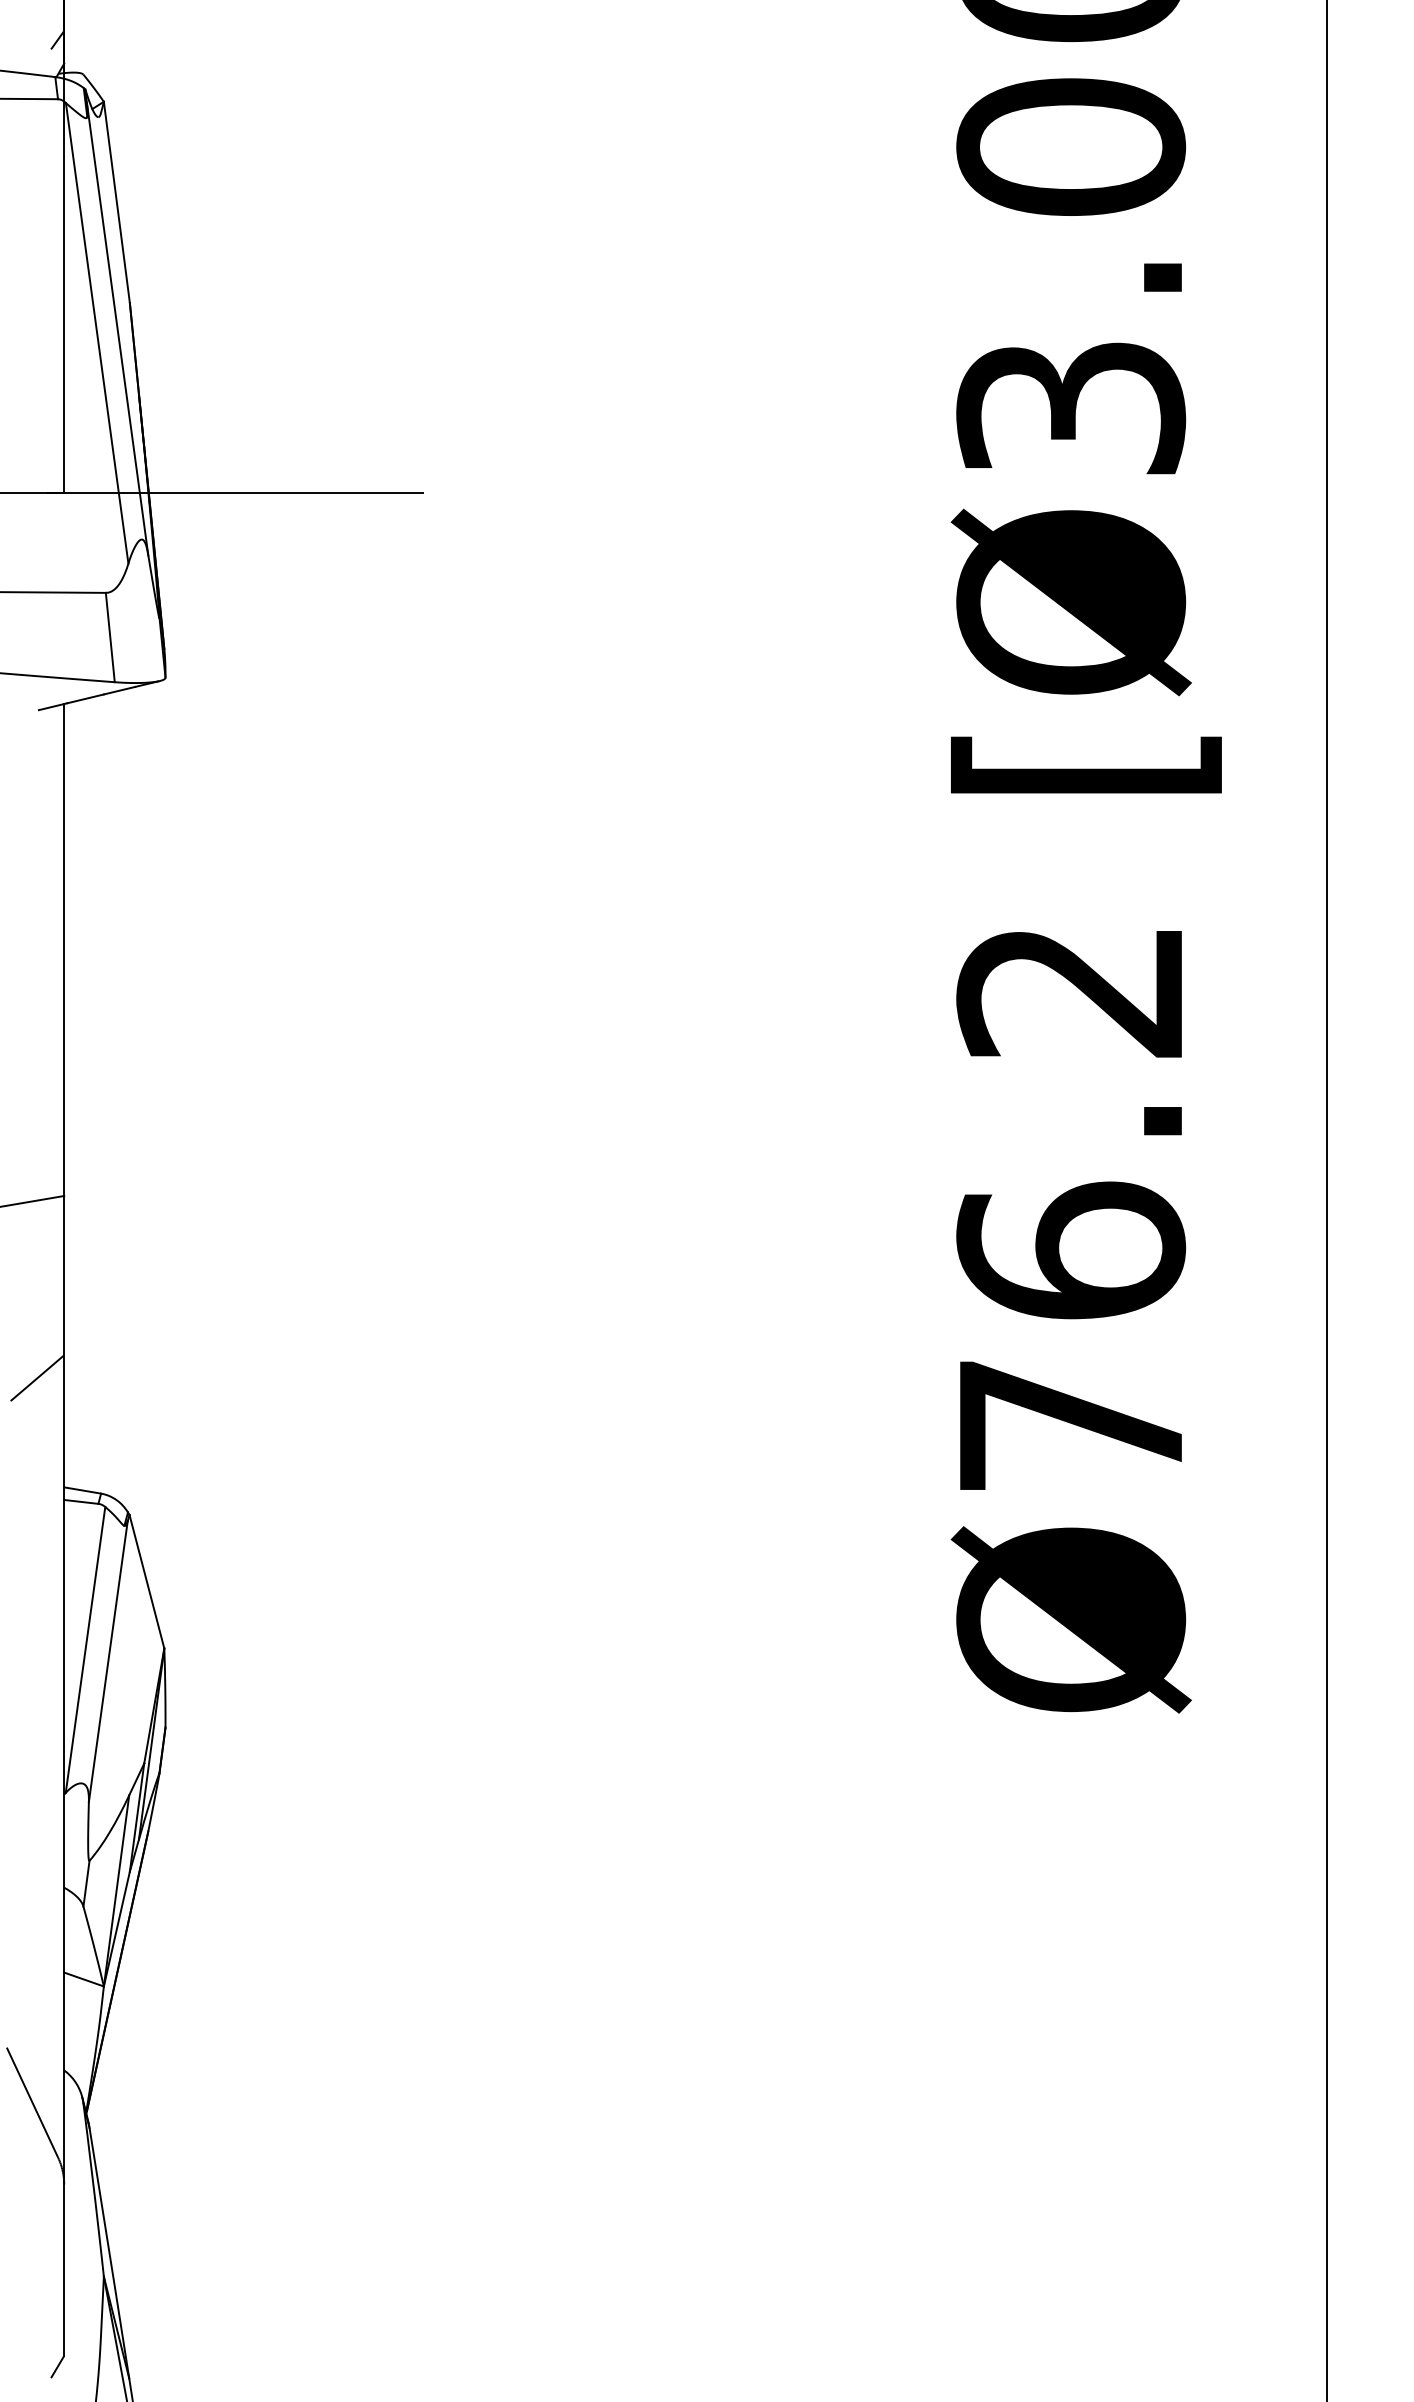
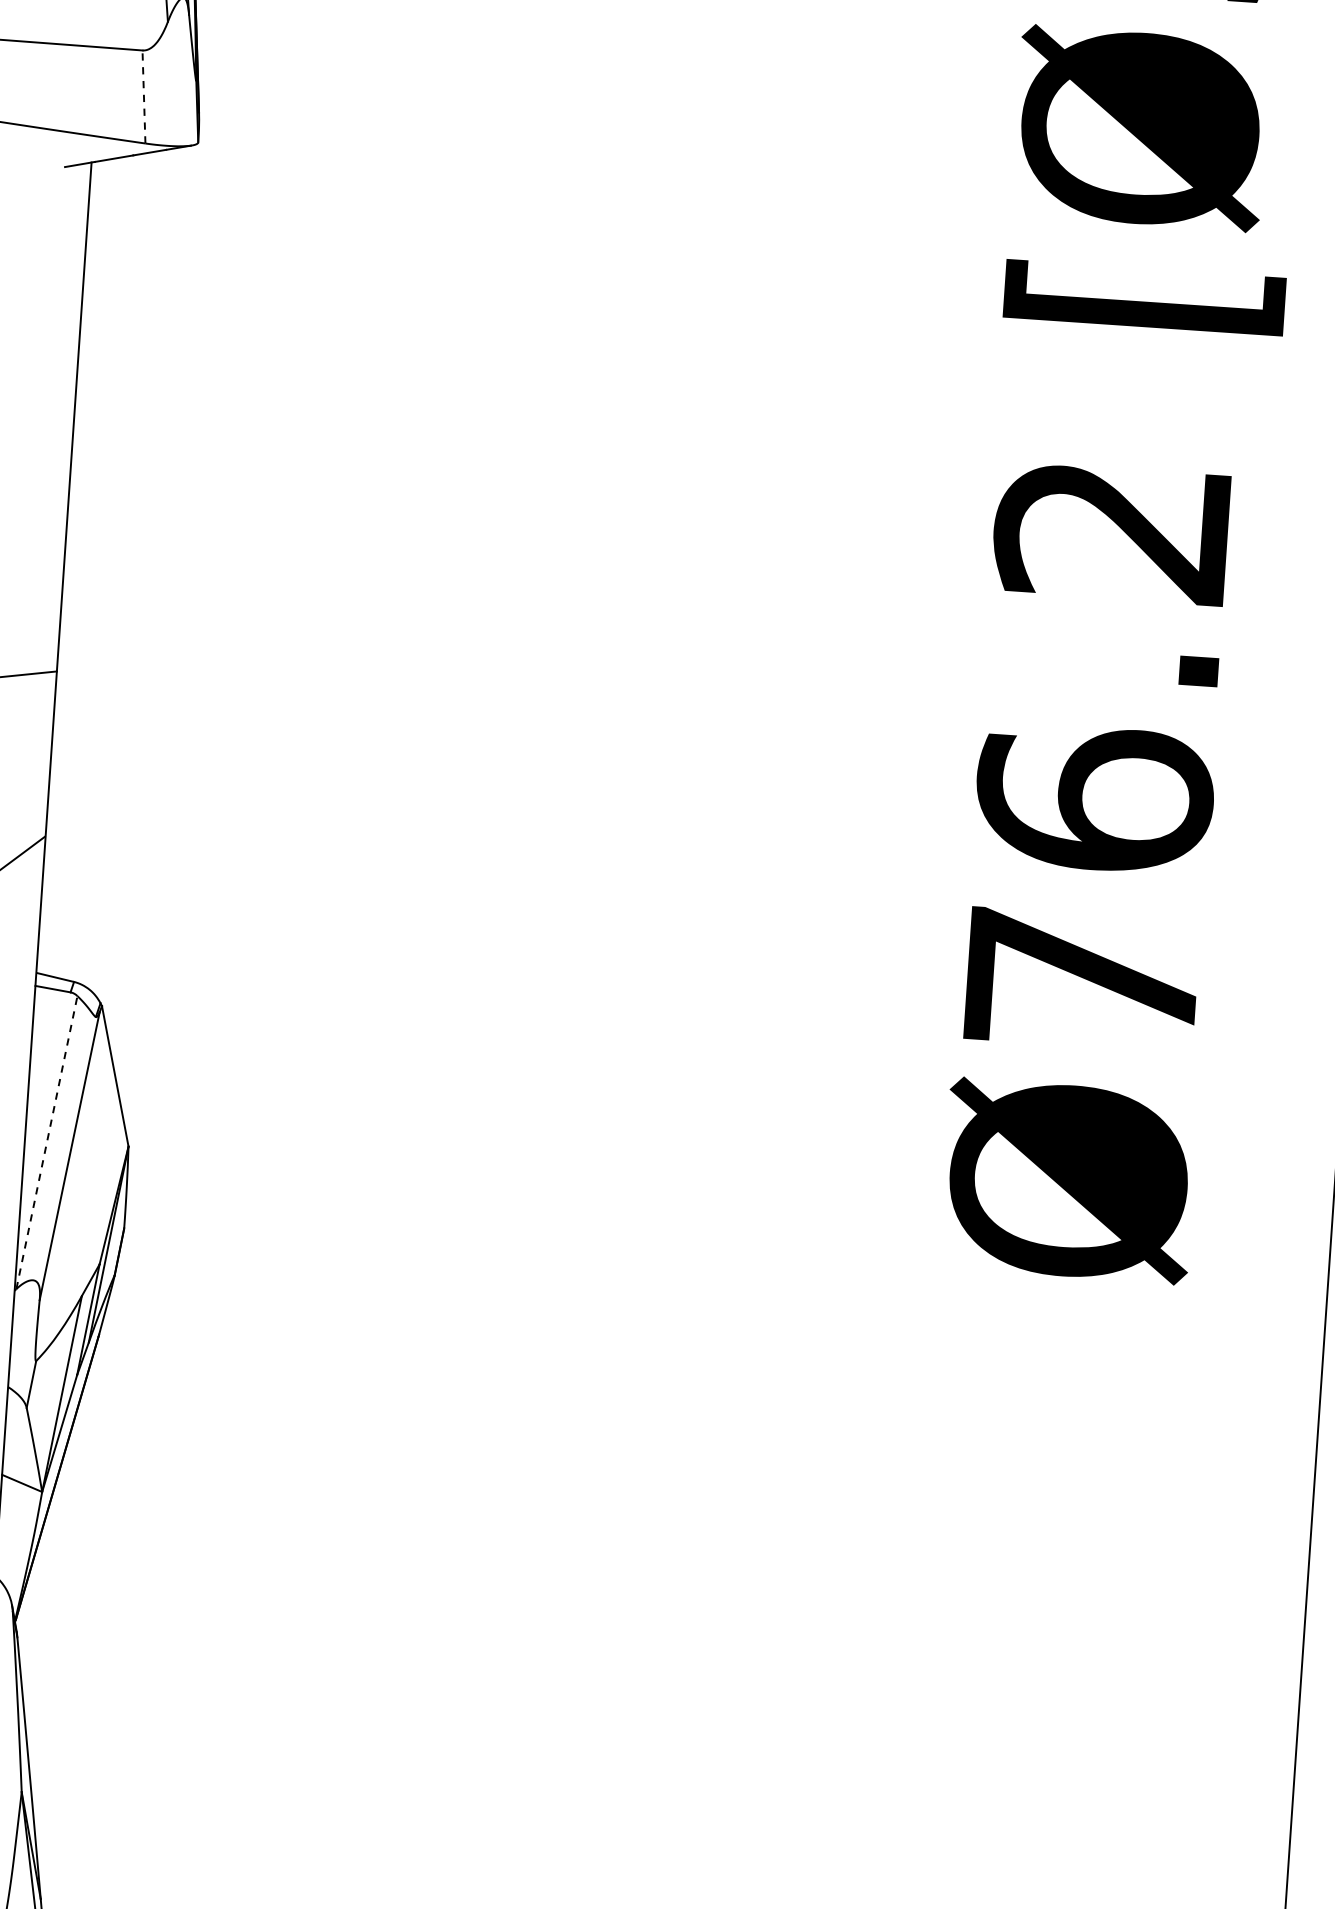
line: (110, 637) -> (144, 96), solid -> dashed
line: (85, 1649) -> (46, 1142), solid -> dashed

